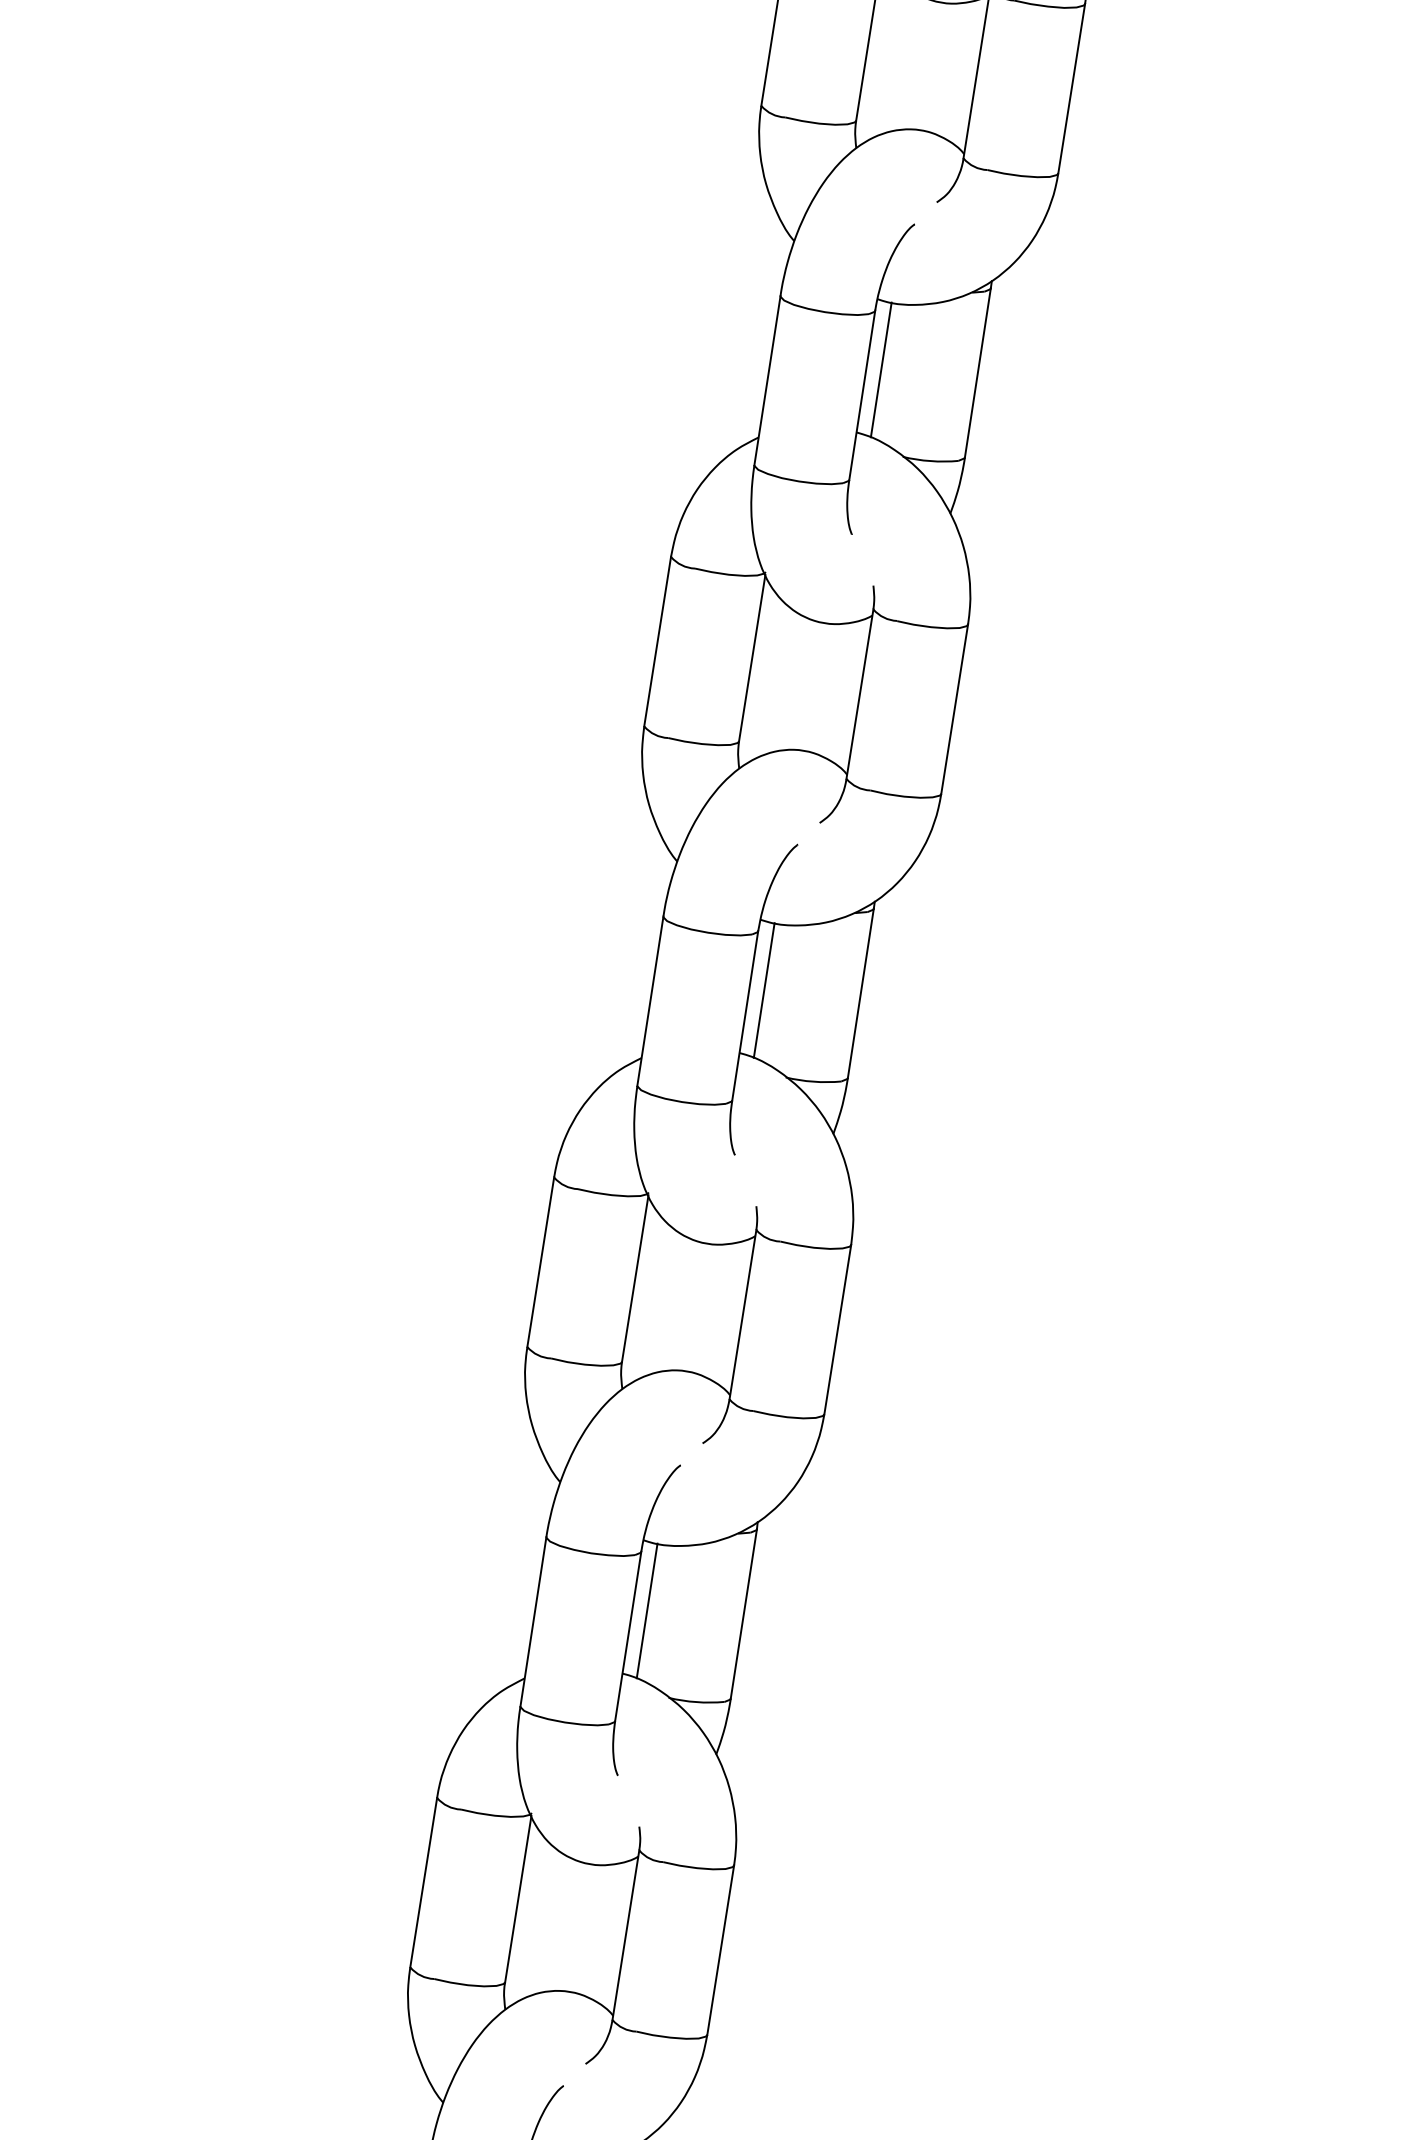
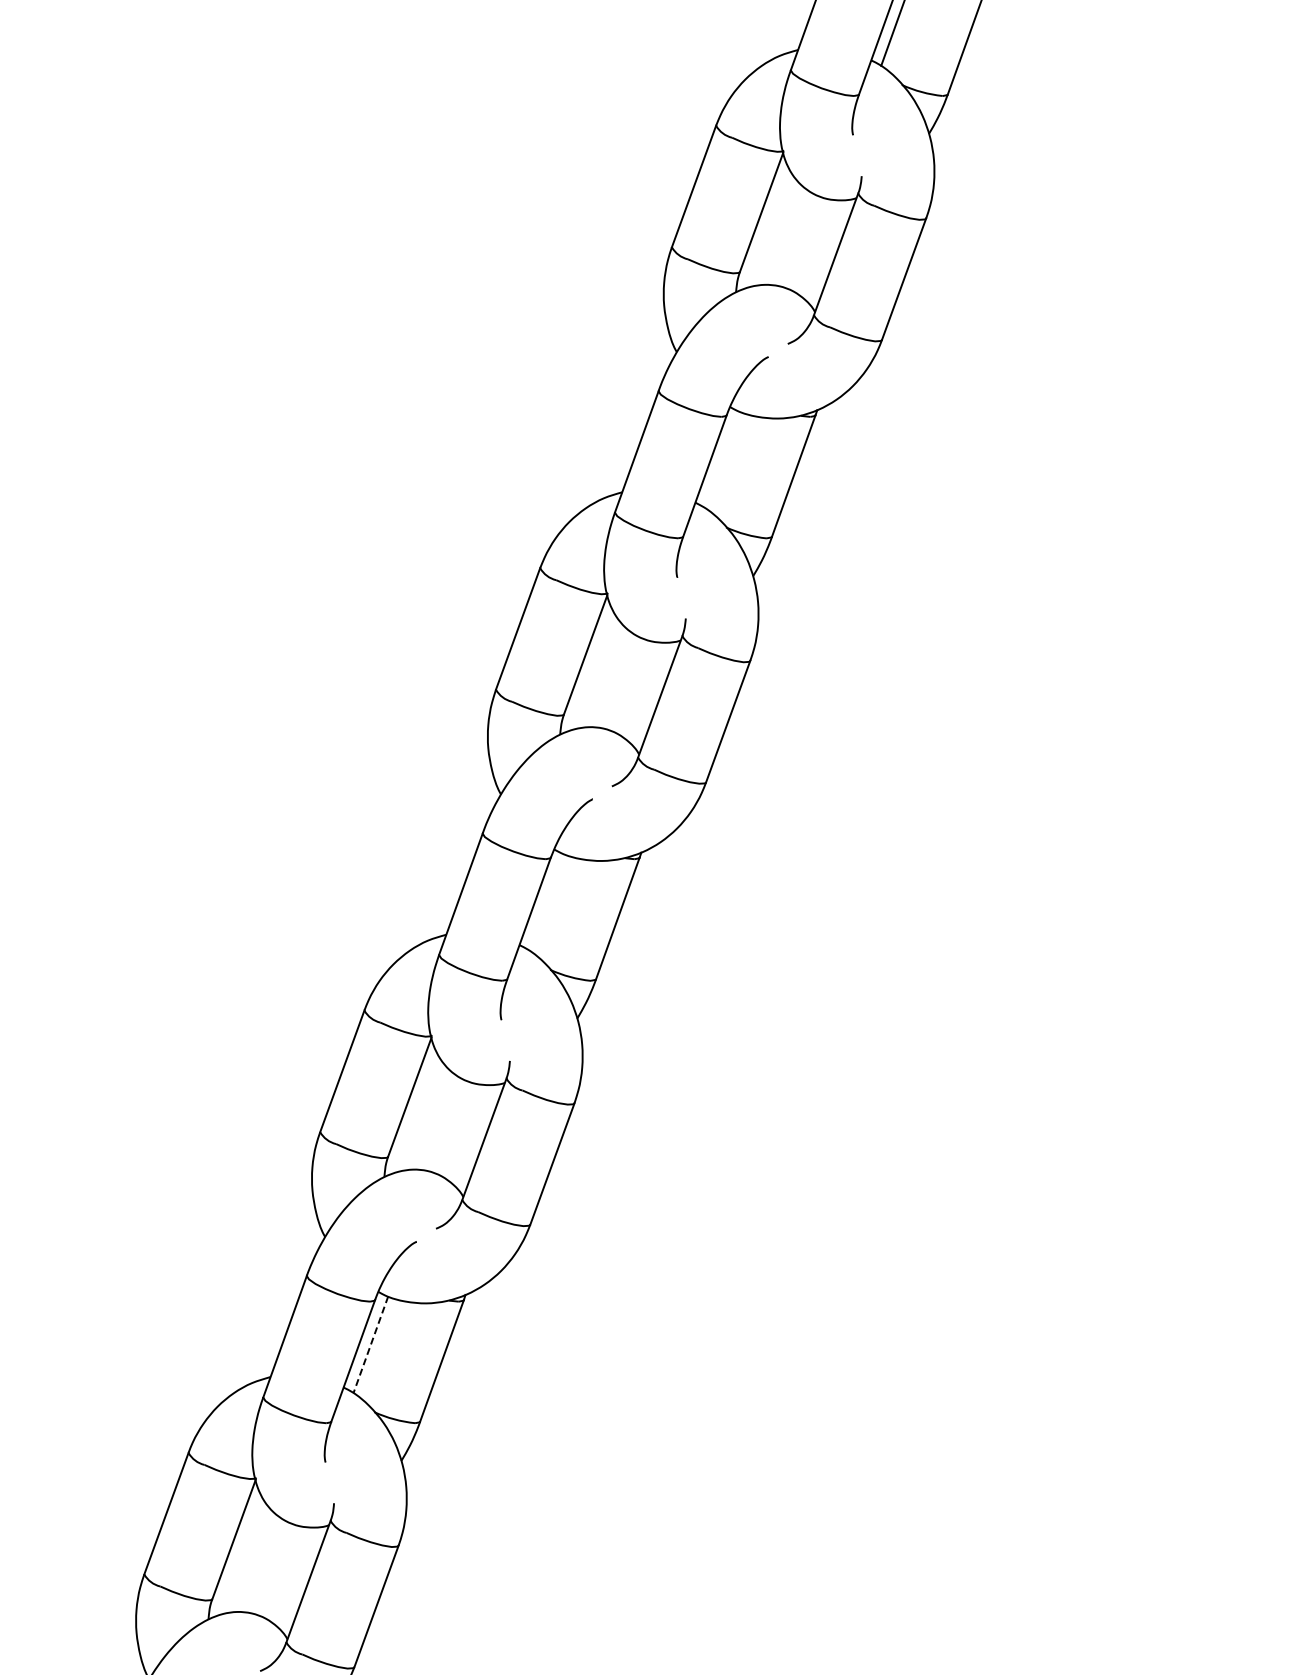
line: (880, 369) -> (722, 459), removed
line: (763, 990) -> (546, 902), removed
line: (646, 1612) -> (370, 1345), solid -> dashed

